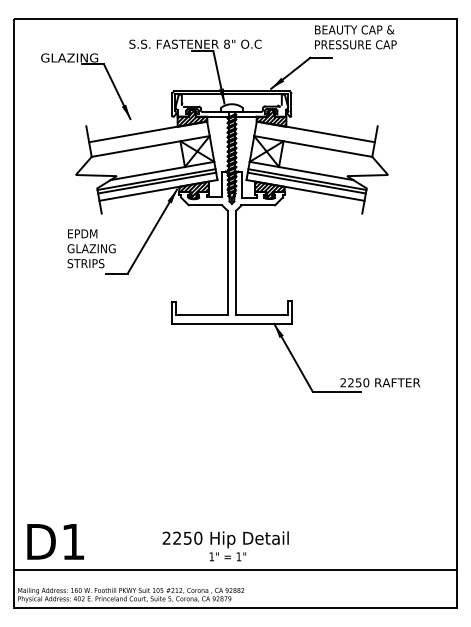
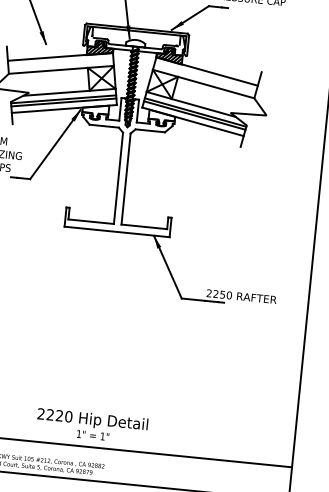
hatch: (194, 189) -> (95, 111), removed
hatch: (269, 190) -> (161, 118), removed
text: (187, 537) -> (59, 415), 2250 -> 2220

